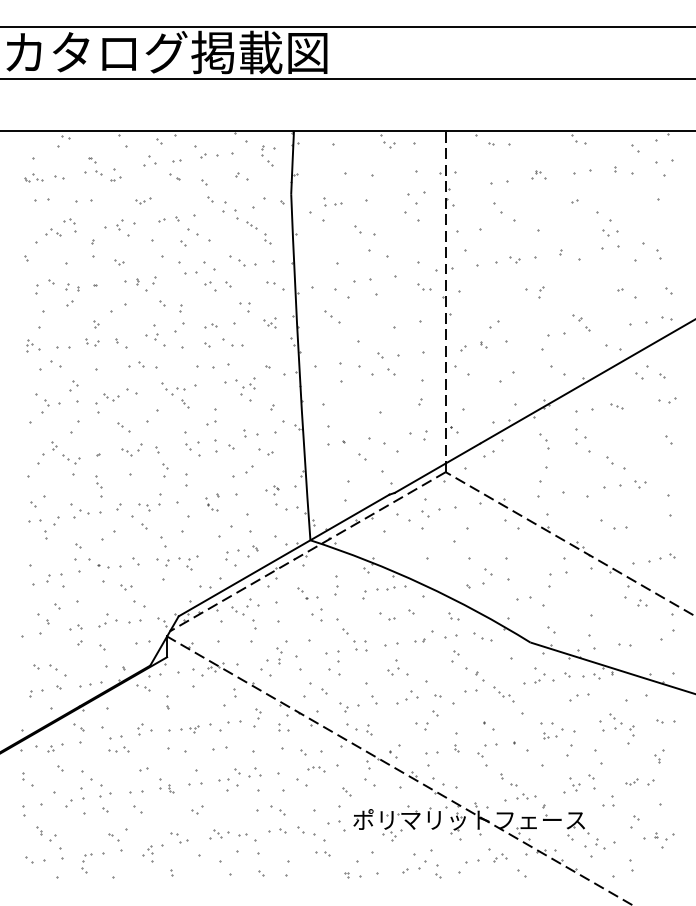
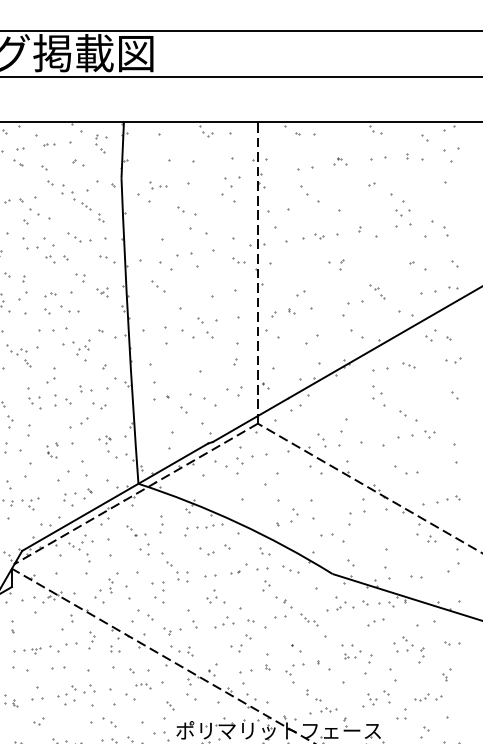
part: (209, 156) -> (49, 144), size x0.71
part: (544, 441) -> (322, 440), moved
part: (572, 738) -> (369, 658), size x0.62
part: (631, 781) -> (421, 696), size x1.43

